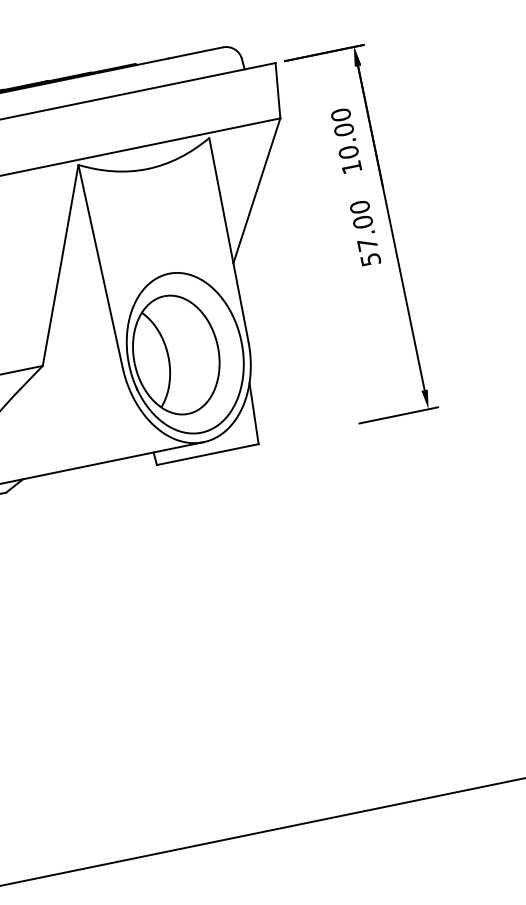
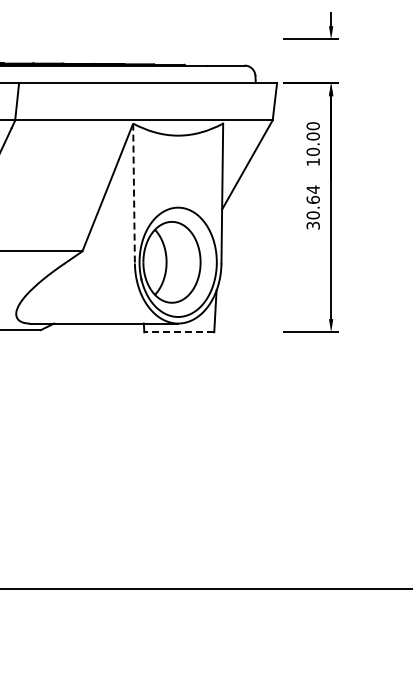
text: (364, 233) -> (312, 207), 57.00 -> 30.64
line: (101, 266) -> (134, 193), solid -> dashed
line: (208, 454) -> (179, 332), solid -> dashed

